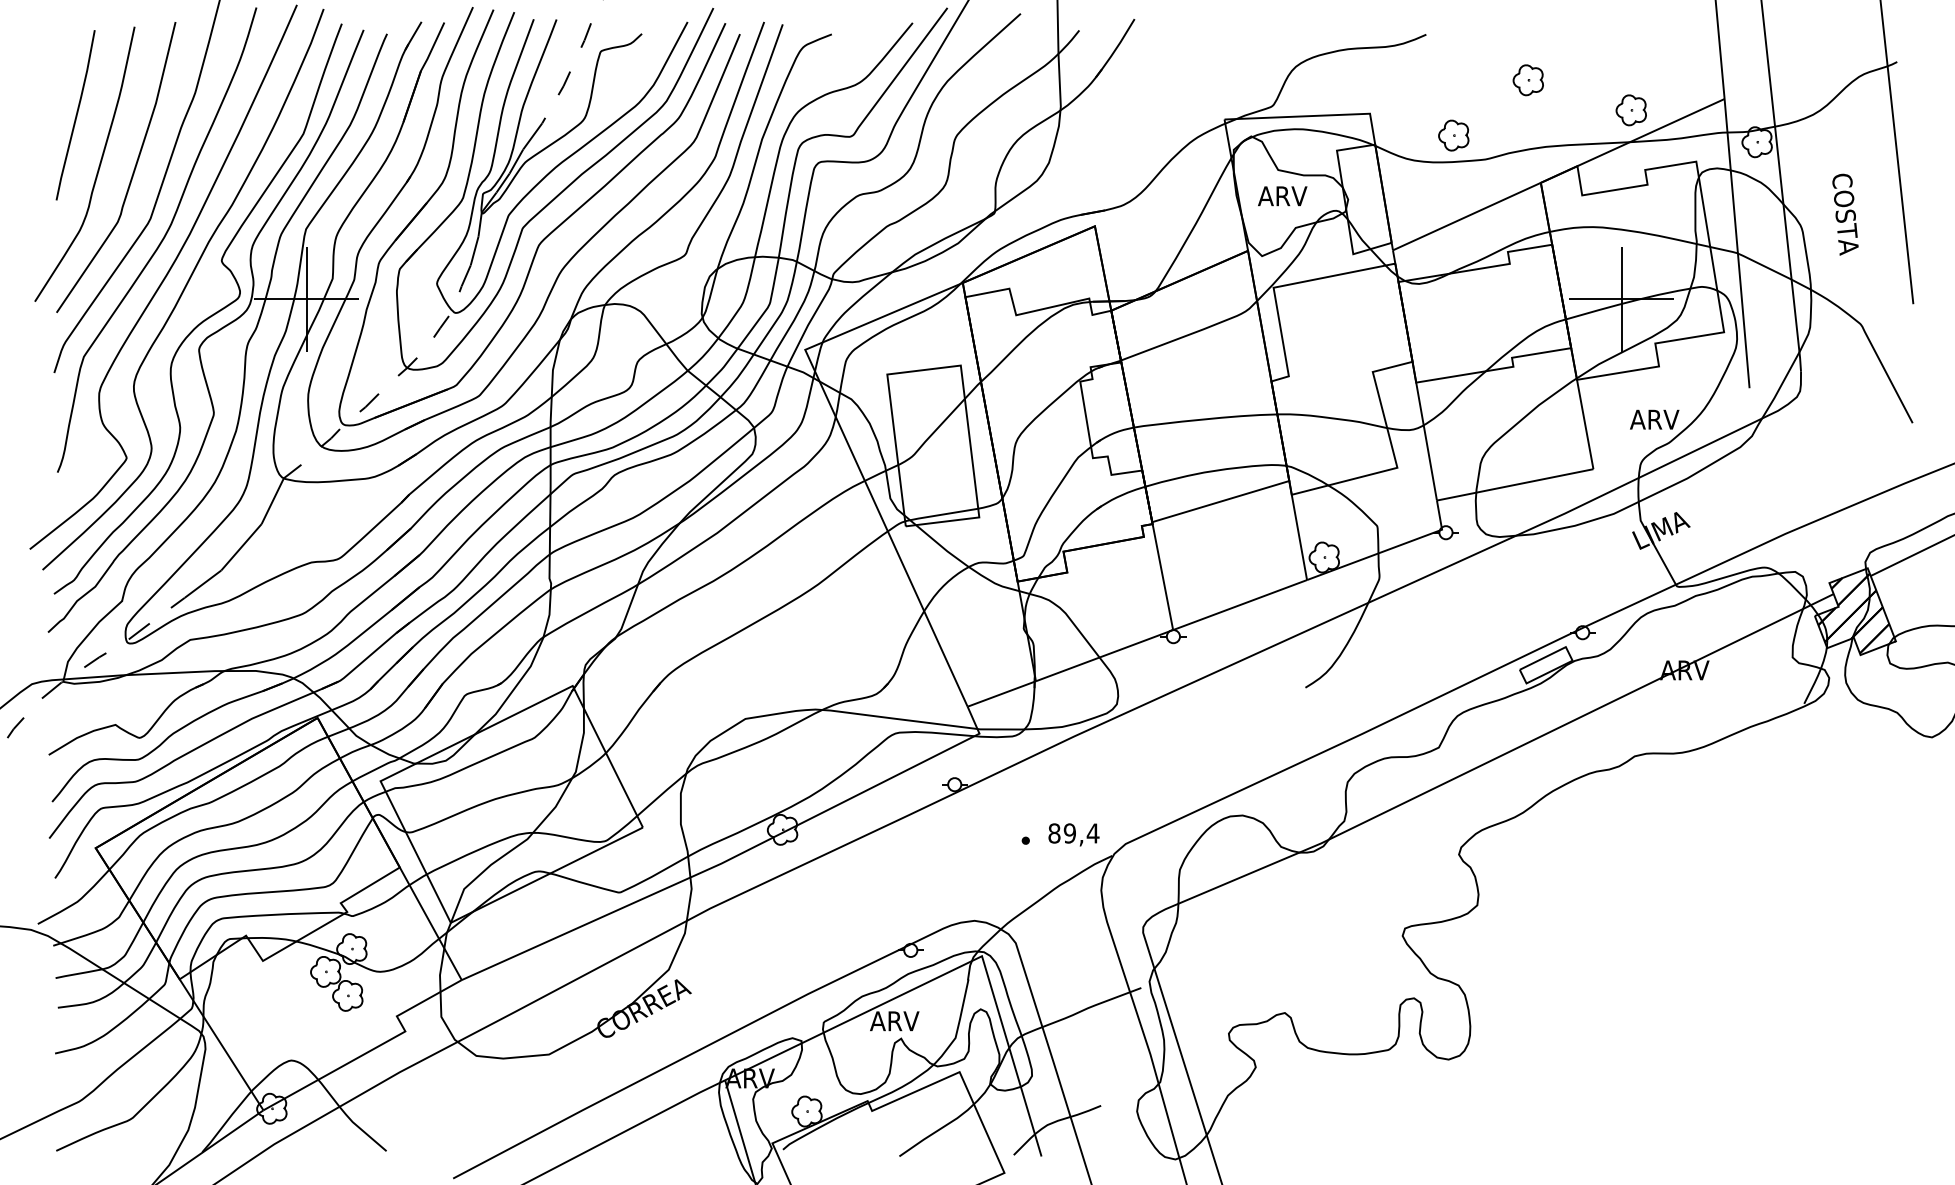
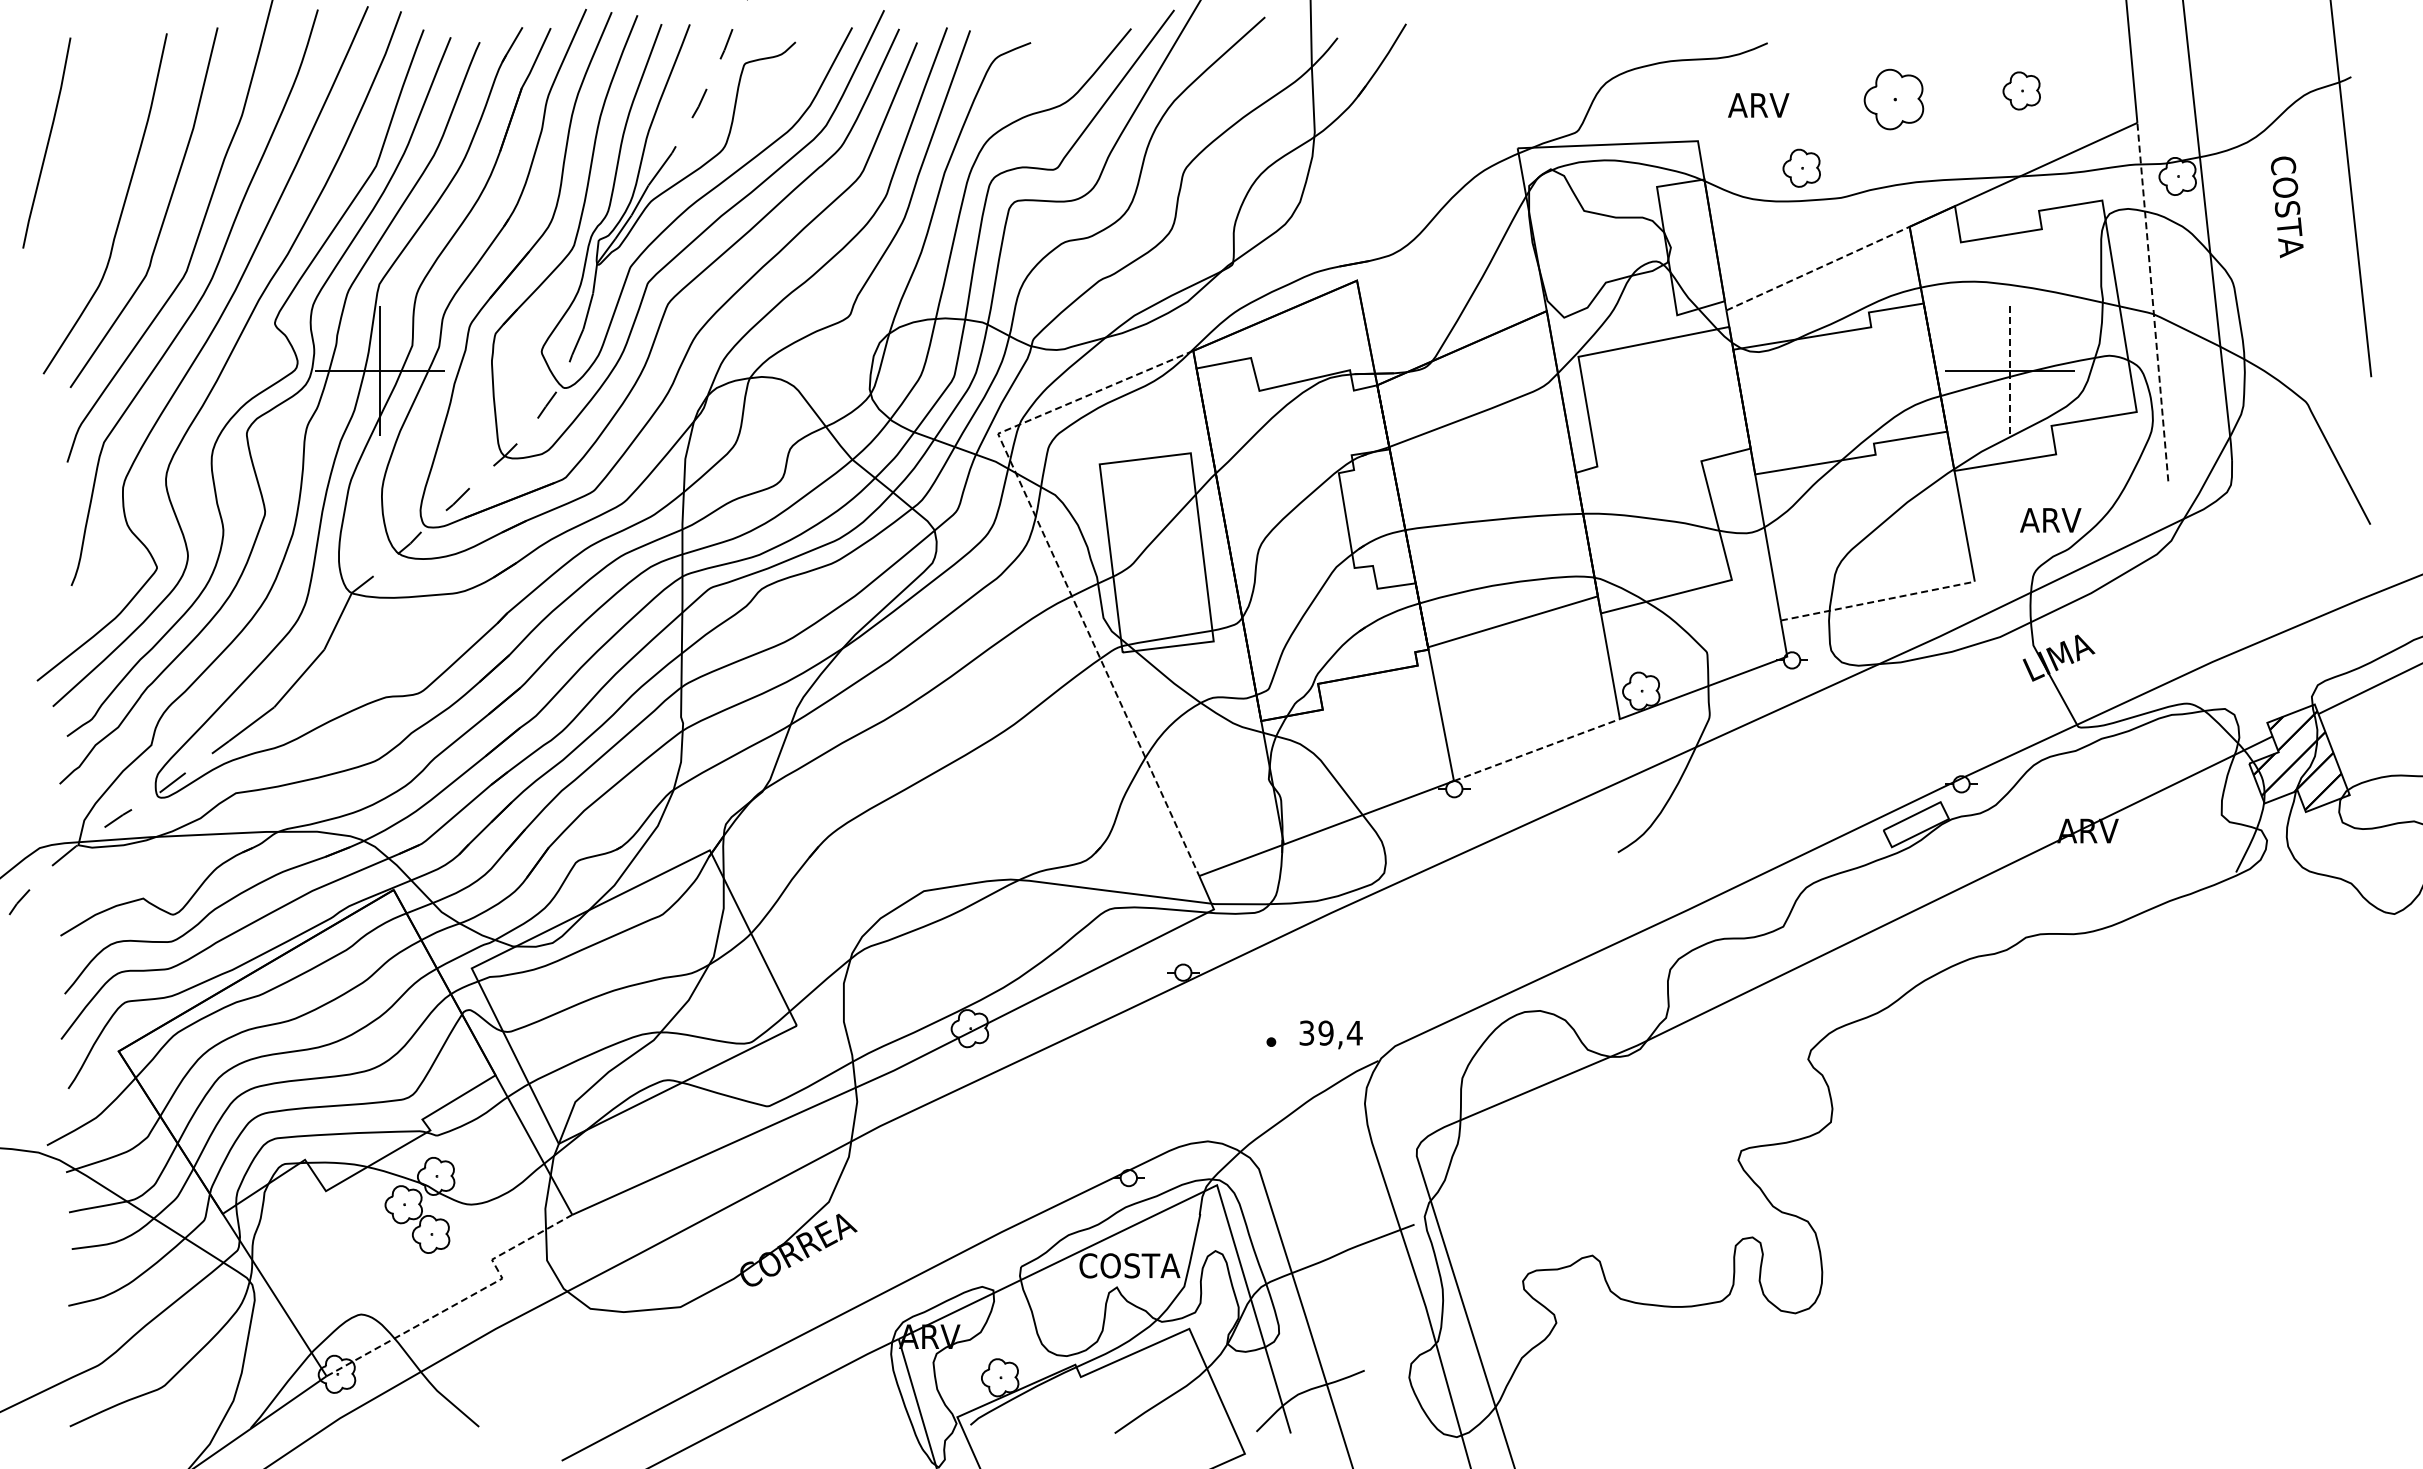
part: (1528, 80) -> (1894, 99), size x1.6
part: (1631, 109) -> (2021, 90), moved
line: (76, 114) -> (47, 142), moved
text: (1282, 196) -> (1758, 105), moved
text: (1845, 214) -> (2287, 207), moved
line: (1467, 216) -> (1818, 268), solid -> dashed
line: (1736, 243) -> (2152, 302), solid -> dashed
line: (1621, 299) -> (2009, 371), solid -> dashed
line: (850, 449) -> (1054, 557), solid -> dashed
line: (1514, 485) -> (1877, 601), solid -> dashed
line: (1239, 605) -> (1536, 750), solid -> dashed
text: (1054, 832) -> (1306, 1032), 89,4 -> 39,4
text: (911, 1020) -> (1129, 1265), ARV -> COSTA
line: (375, 1047) -> (465, 1298), solid -> dashed

